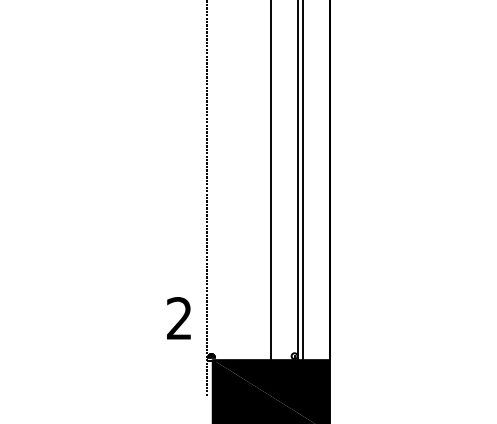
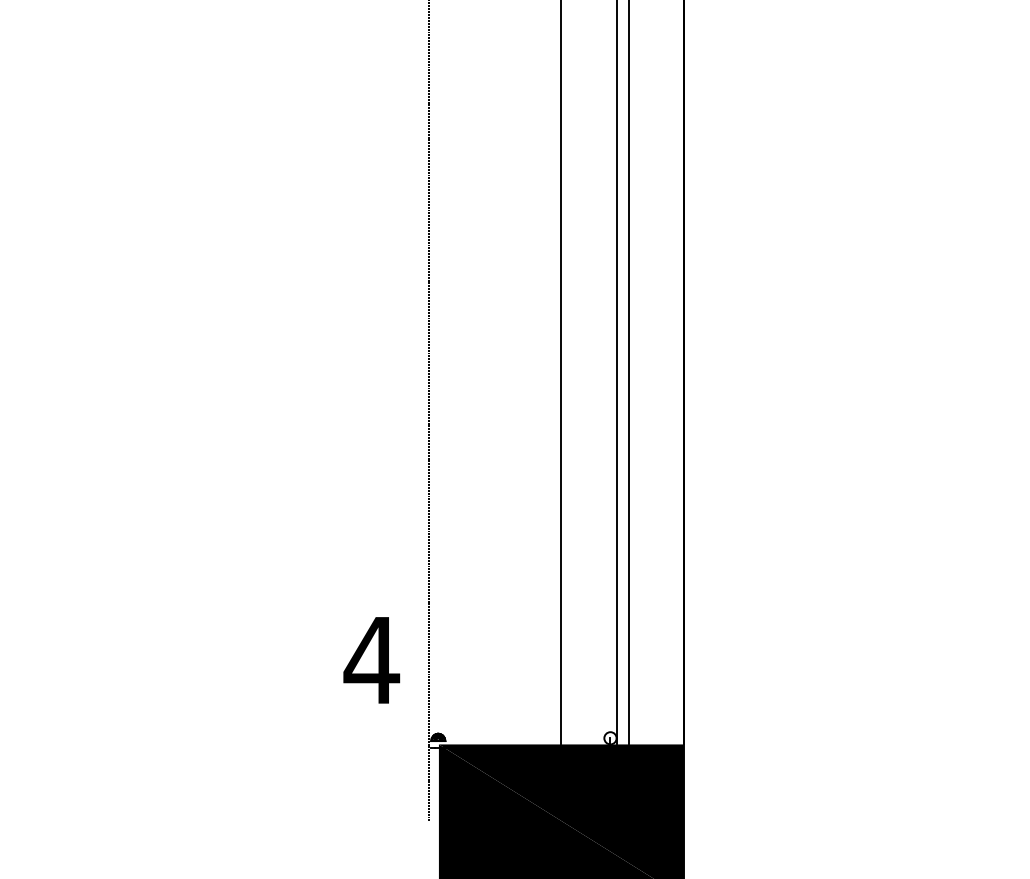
text: (178, 318) -> (369, 660), 2 -> 4

